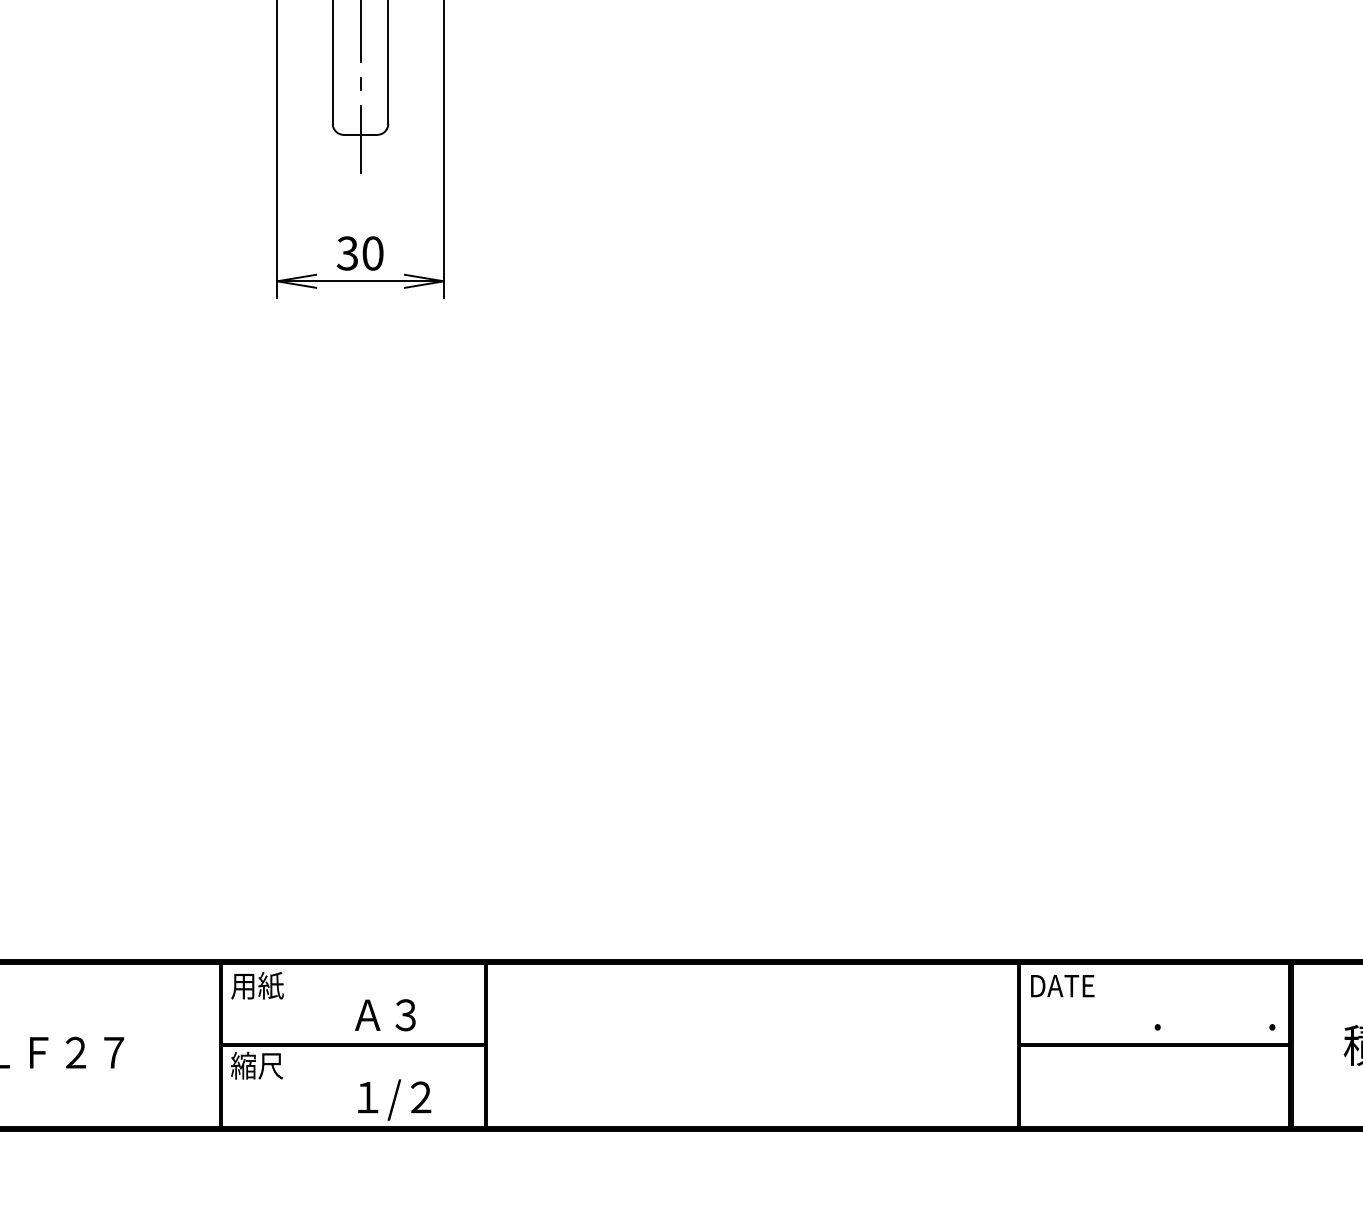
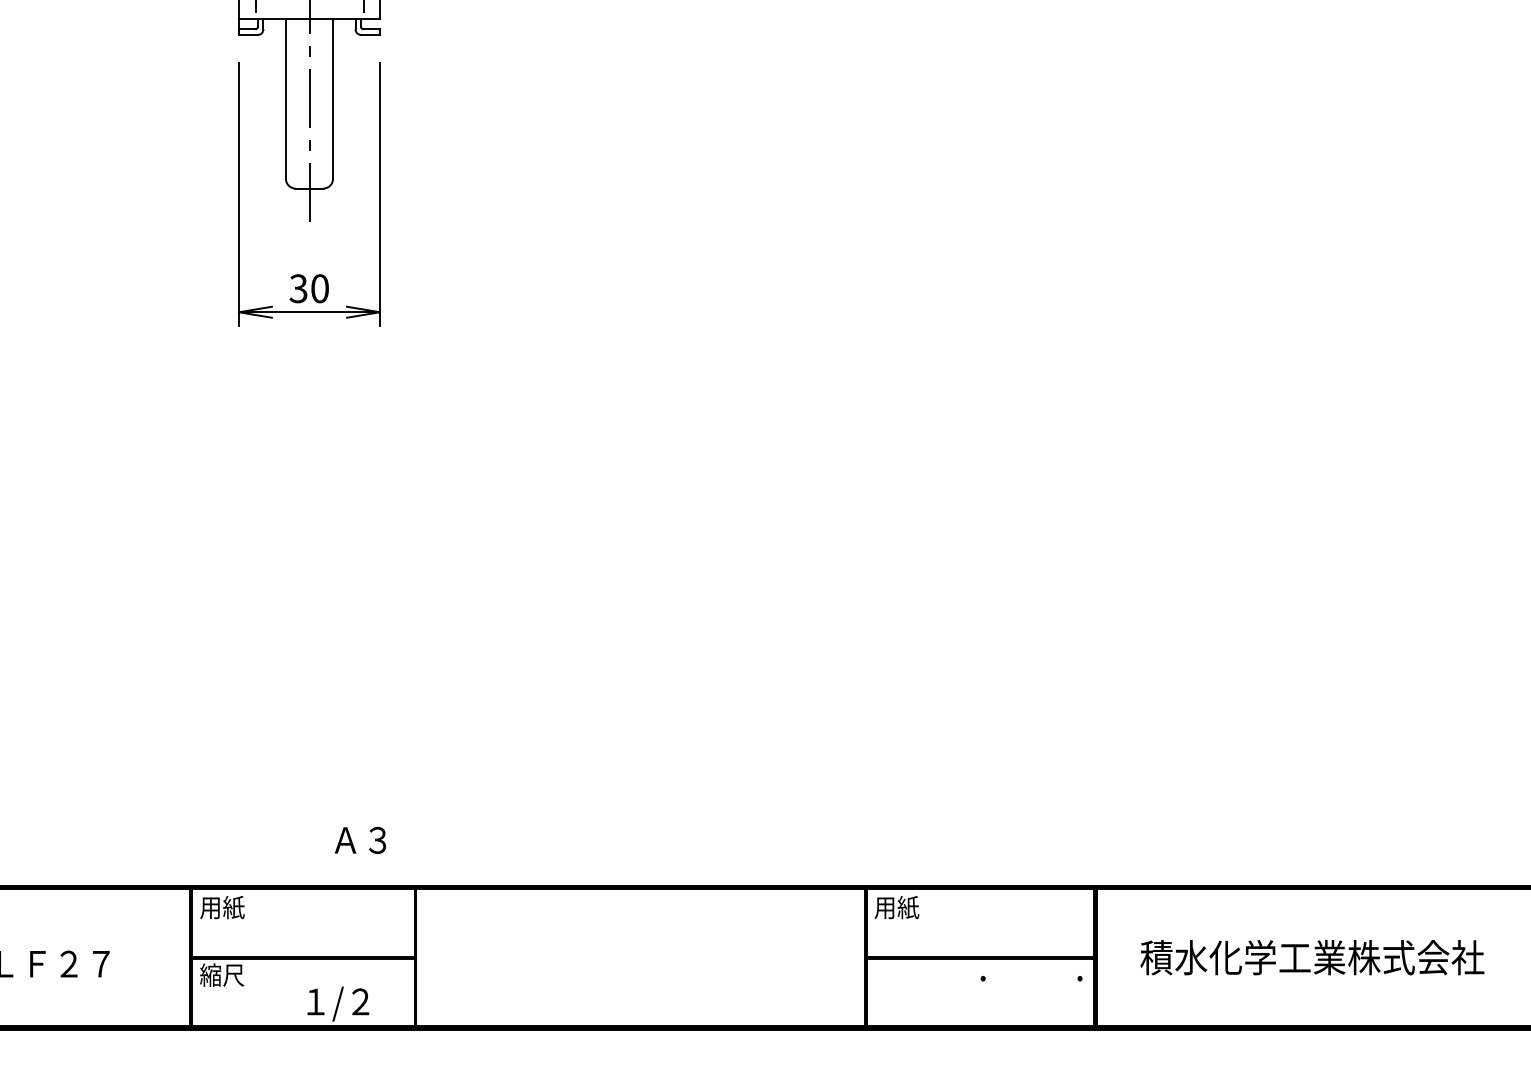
text: (1061, 985) -> (901, 907), DATE -> 用紙
text: (385, 1014) -> (360, 839), moved
text: (1214, 1027) -> (1031, 978), moved

